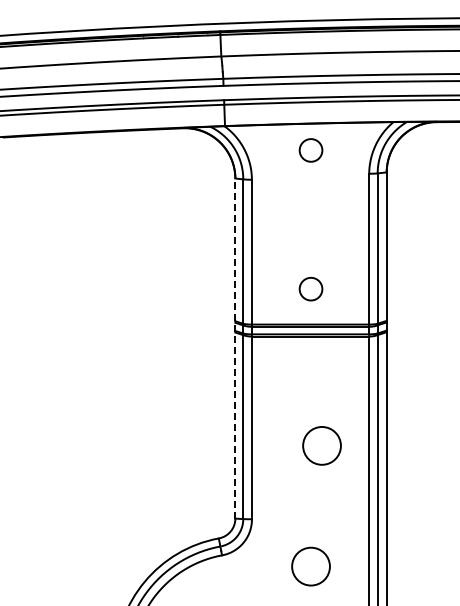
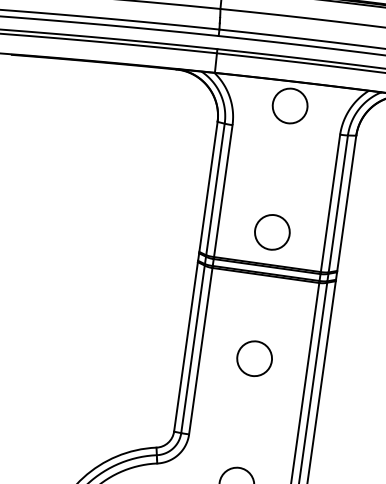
circle: (310, 150) -> (289, 106), size x1.67
circle: (310, 289) -> (271, 232), size x1.67
line: (235, 348) -> (195, 276), dashed -> solid
circle: (321, 445) -> (254, 358), moved

